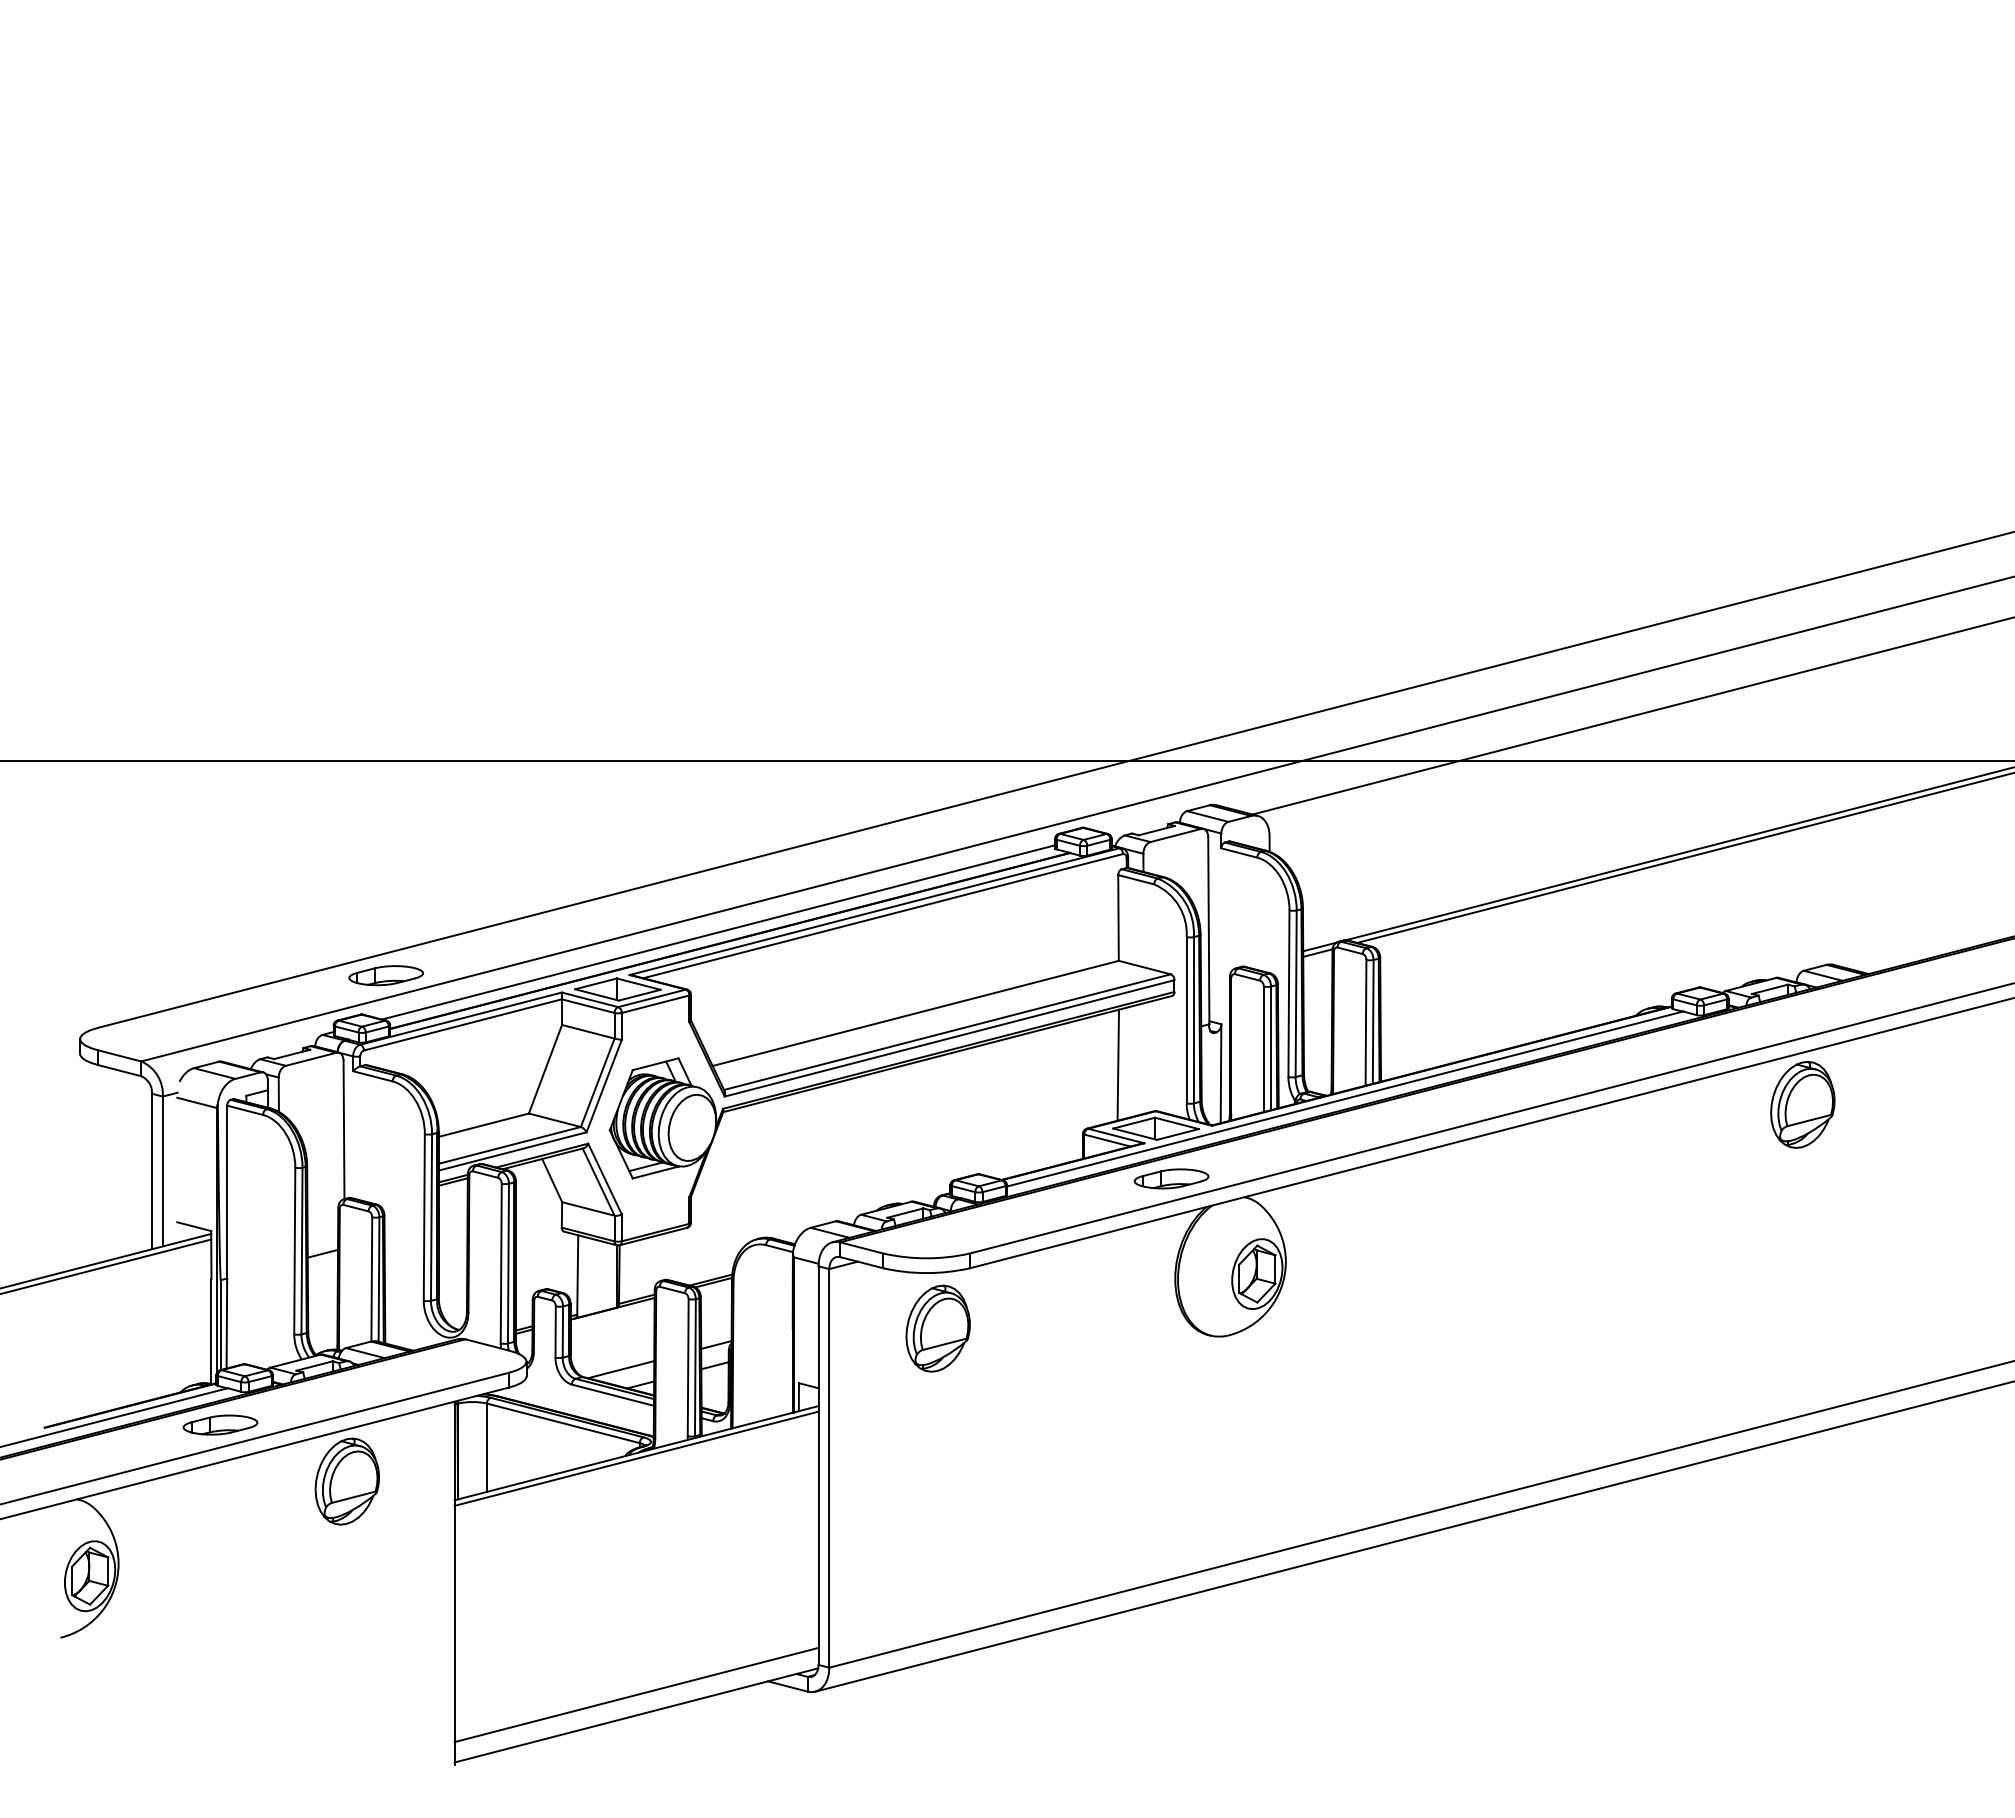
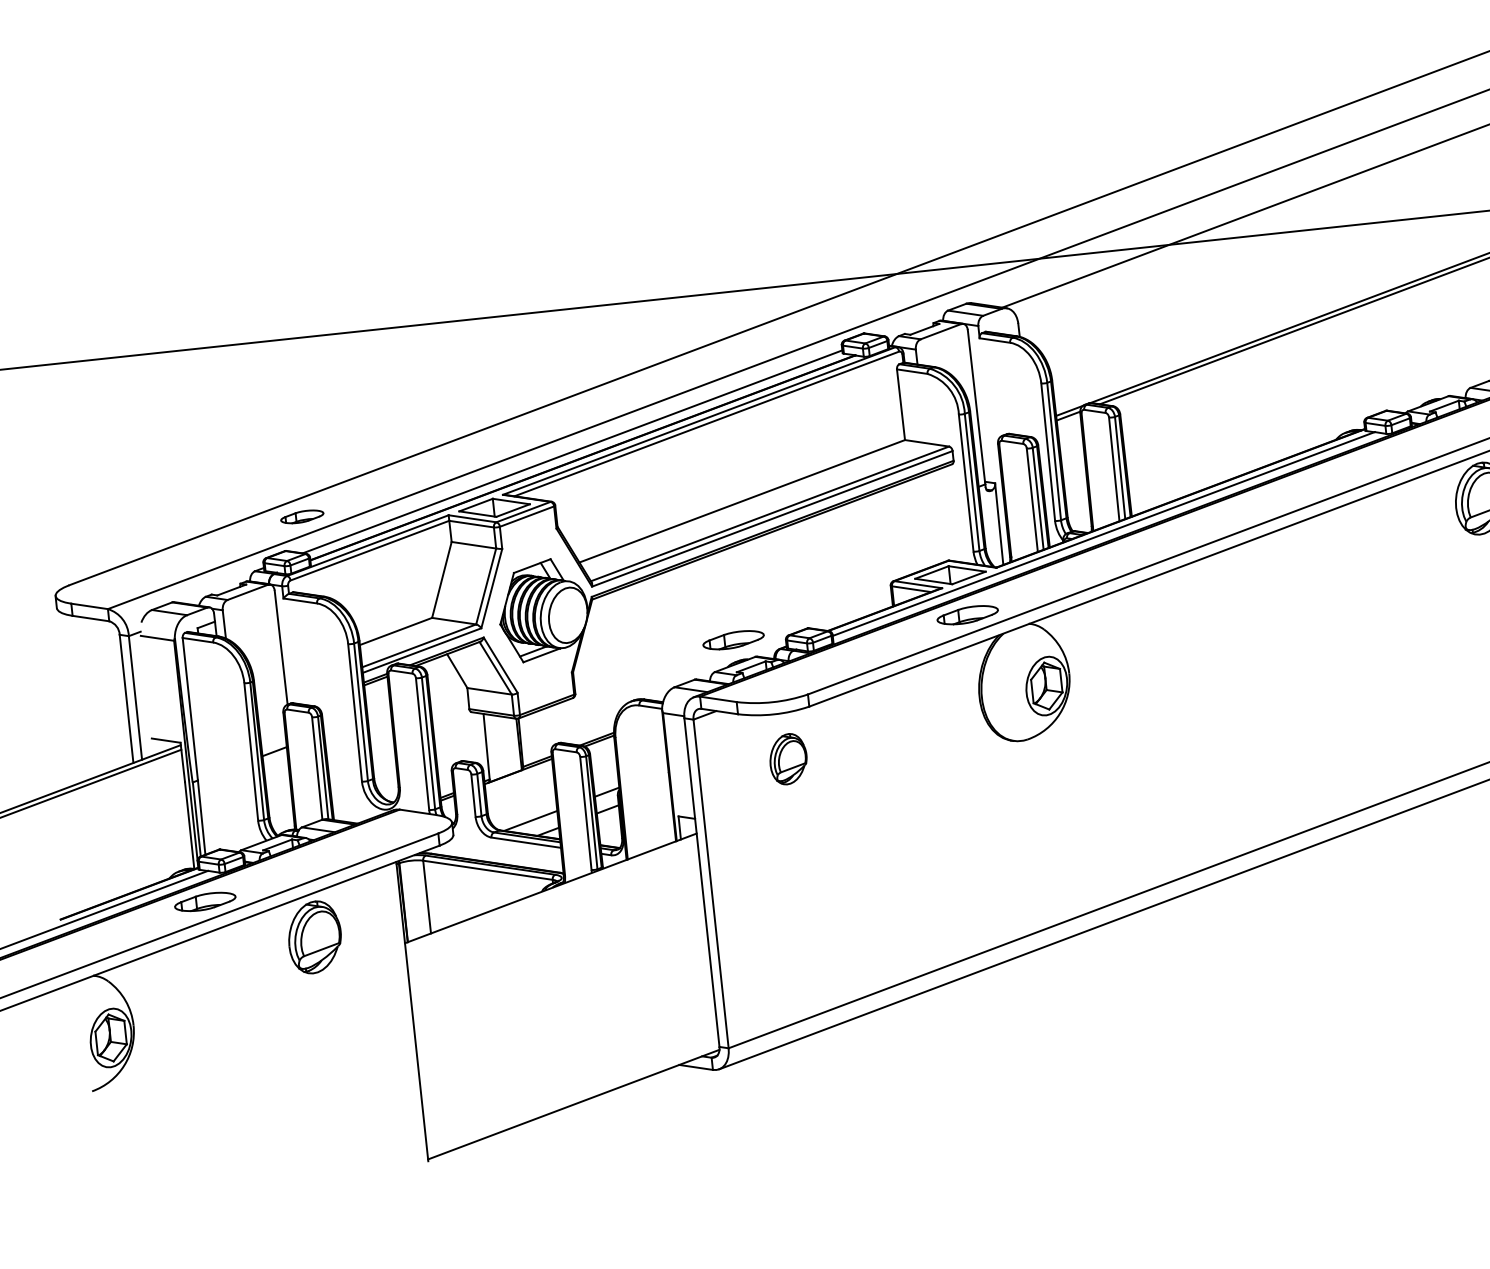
part: (385, 975) -> (301, 516), size x0.7
line: (1118, 1064) -> (913, 525), removed
part: (887, 1178) -> (733, 639), added
part: (937, 1328) -> (787, 759), size x0.7
line: (636, 1458) -> (551, 892), removed
line: (636, 1694) -> (572, 1087), removed

